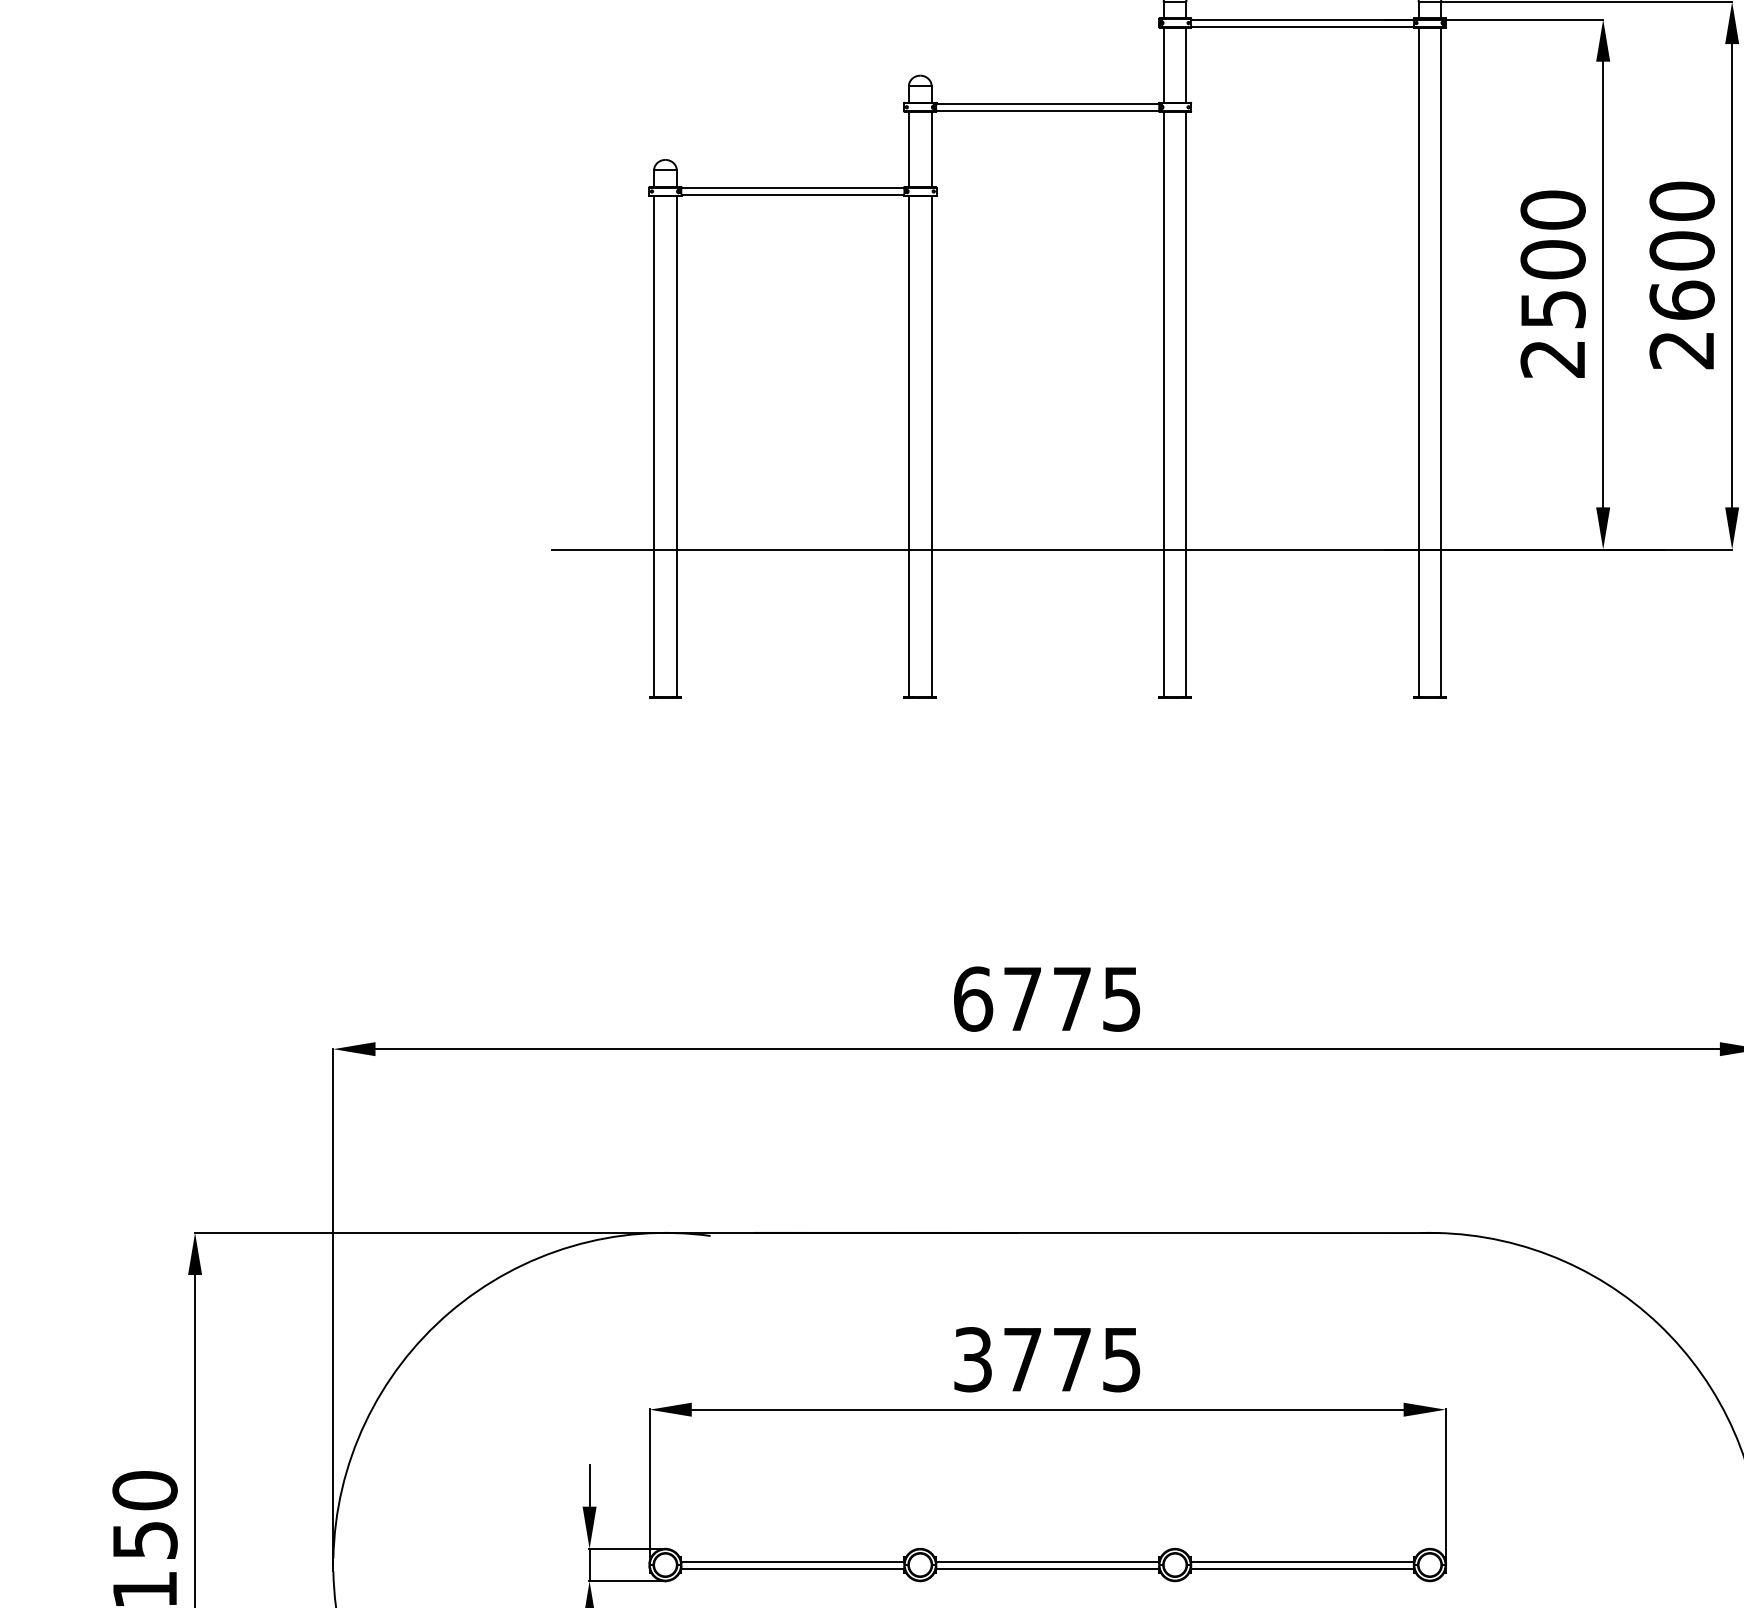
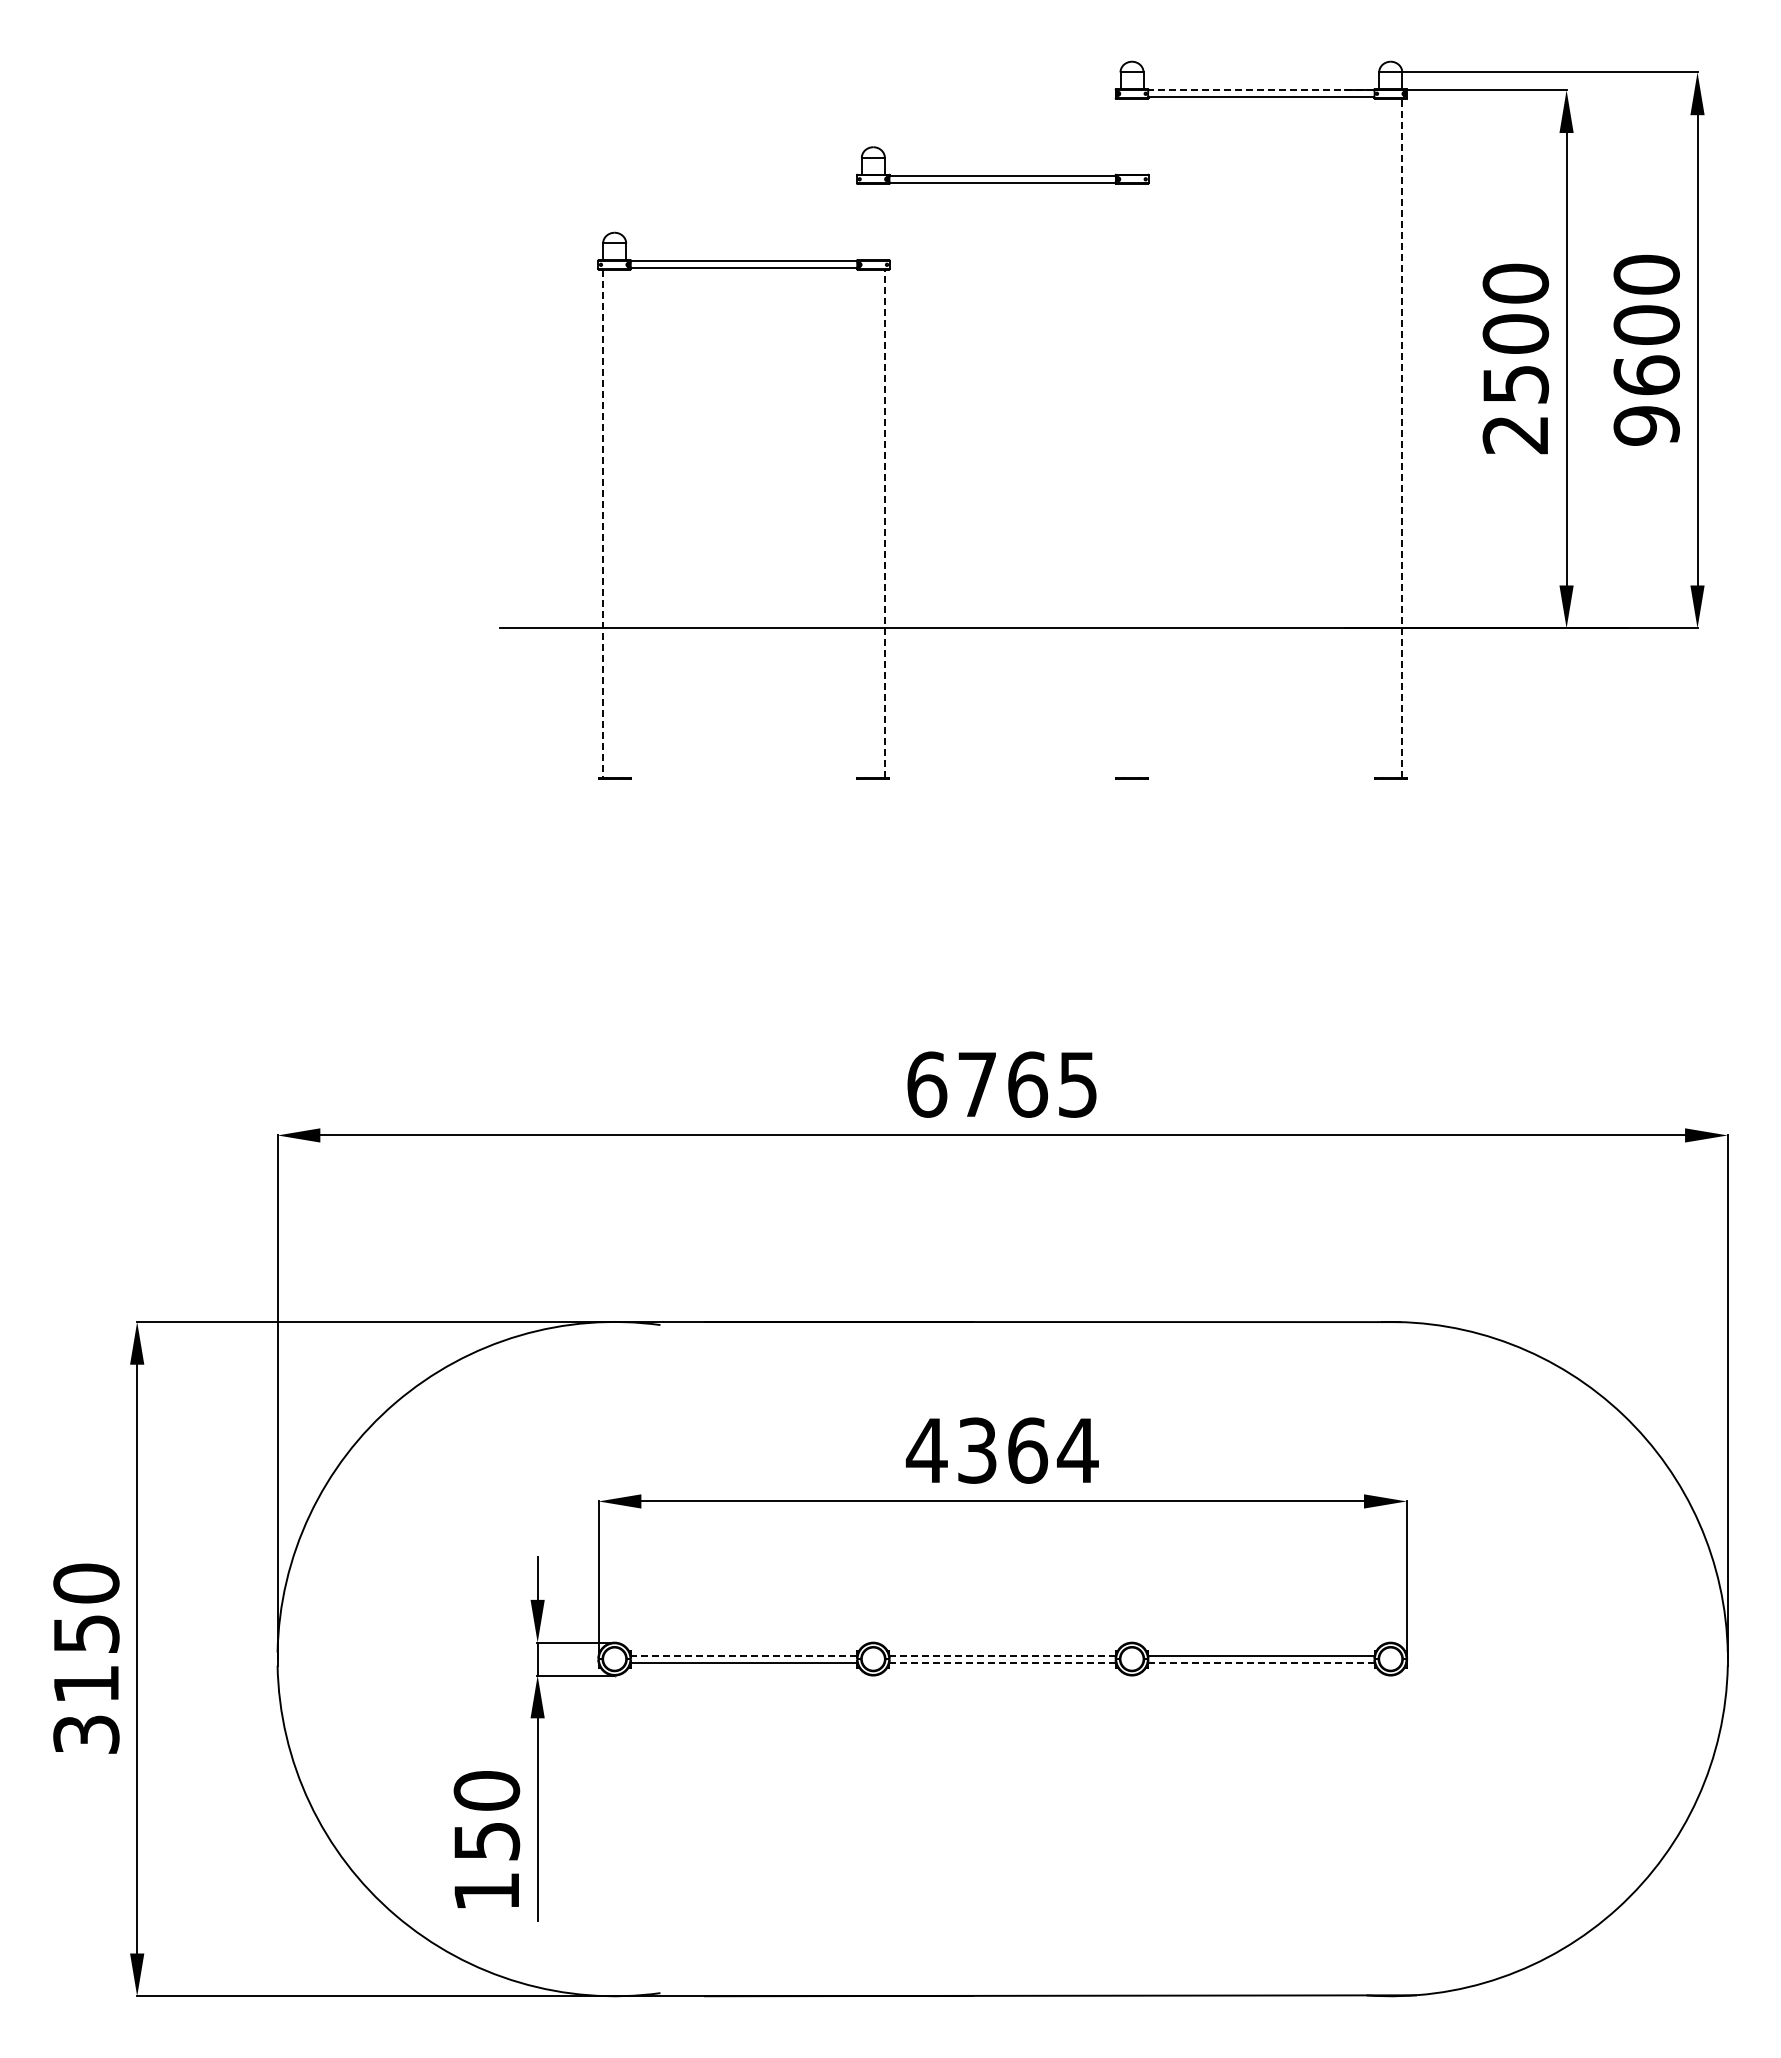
line: (1302, 19) -> (1261, 90), solid -> dashed
line: (1163, 65) -> (1120, 136), removed
line: (1186, 65) -> (1143, 136), removed
line: (908, 149) -> (861, 222), removed
line: (931, 149) -> (884, 222), removed
text: (1681, 349) -> (1646, 425), 2600 -> 9600
line: (1418, 361) -> (1379, 437), removed
line: (1441, 362) -> (1402, 438), solid -> dashed
line: (1163, 403) -> (1120, 480), removed
line: (1186, 403) -> (1143, 480), removed
line: (677, 446) -> (626, 523), removed
line: (908, 446) -> (861, 523), removed
line: (931, 446) -> (884, 523), solid -> dashed
line: (654, 447) -> (603, 524), solid -> dashed
text: (1073, 998) -> (1028, 1084), 6775 -> 6765
text: (1046, 1359) -> (1001, 1450), 3775 -> 4364
line: (792, 1561) -> (743, 1655), solid -> dashed
line: (1047, 1561) -> (1002, 1655), solid -> dashed
line: (1048, 1568) -> (1003, 1662), solid -> dashed
line: (1302, 1568) -> (1261, 1662), solid -> dashed

